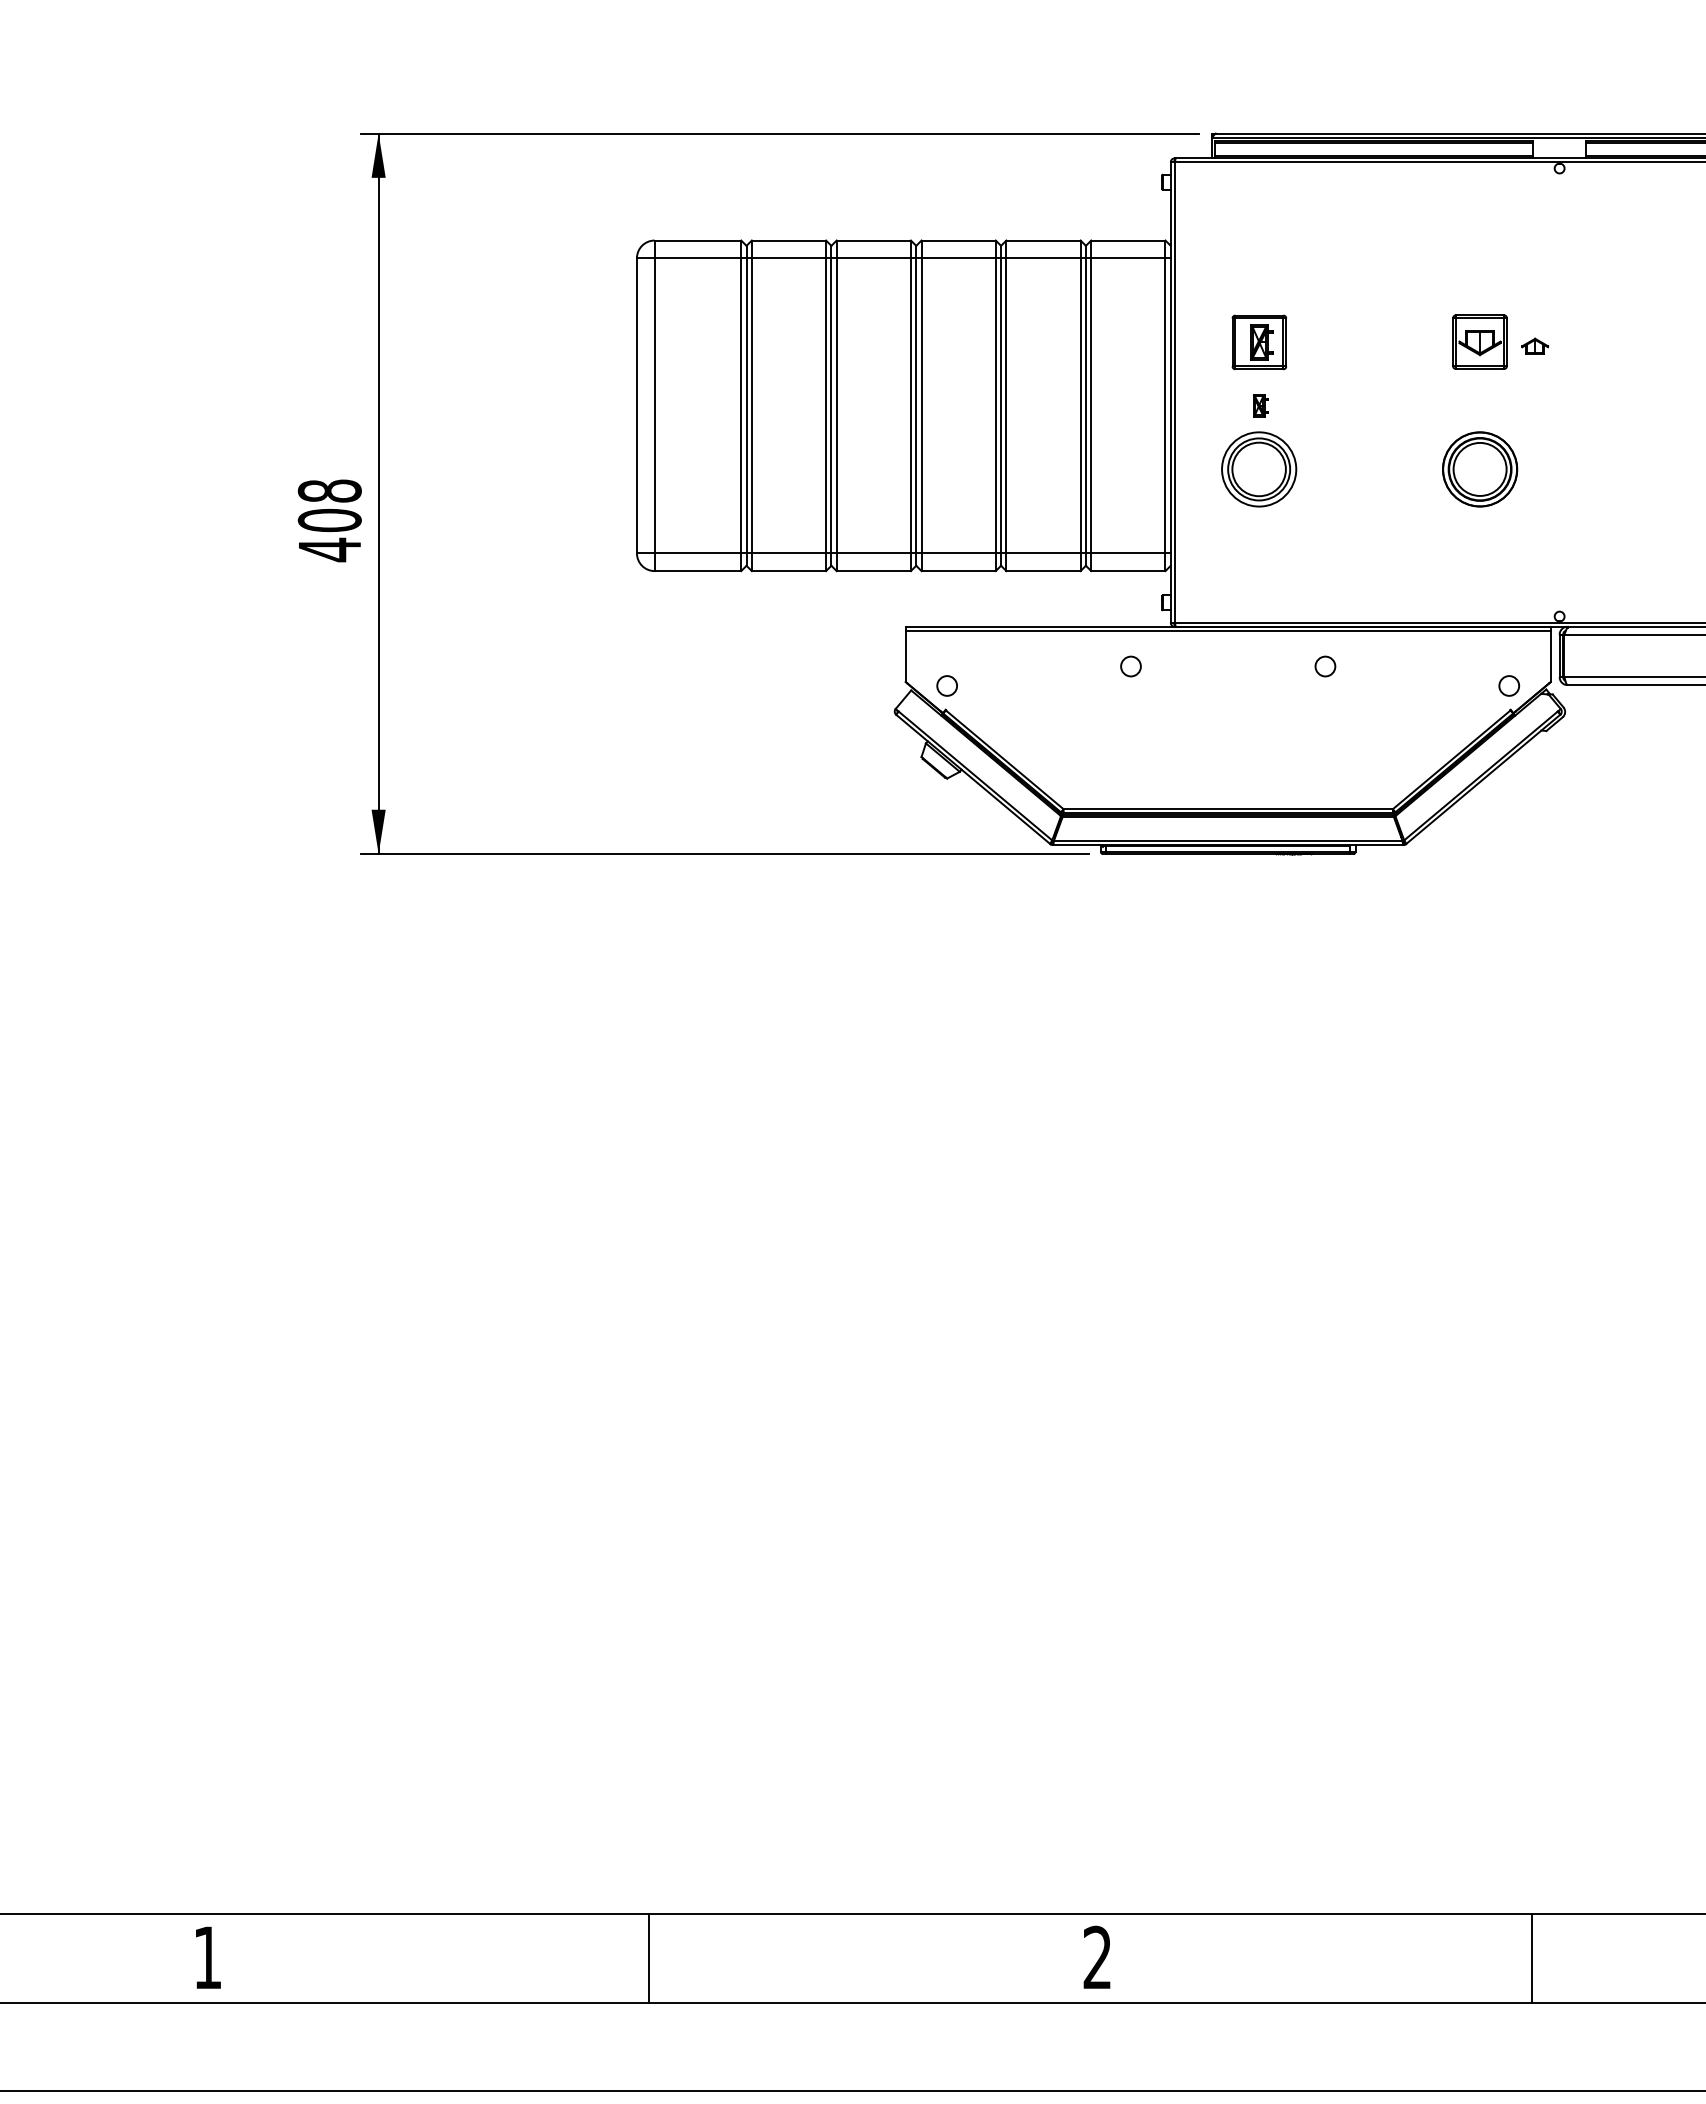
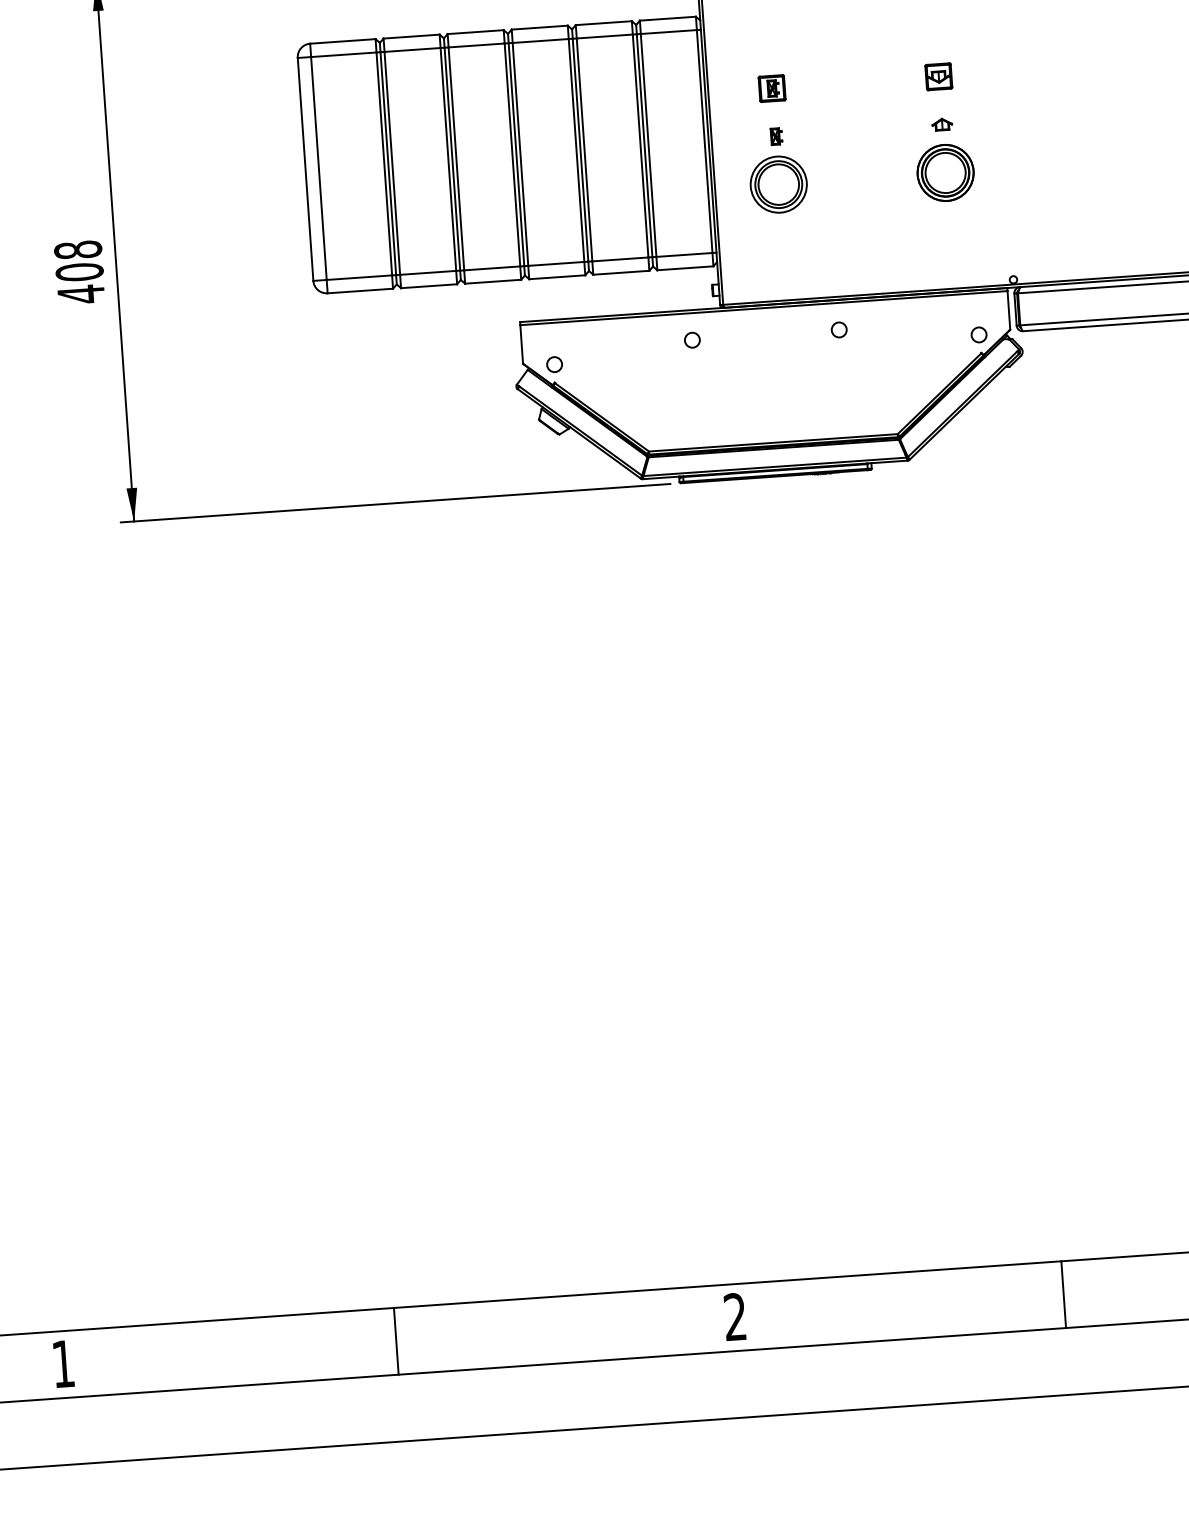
part: (1258, 341) -> (771, 88), size x0.62
part: (1479, 341) -> (938, 76), size x0.62
part: (1535, 345) -> (942, 123), moved

